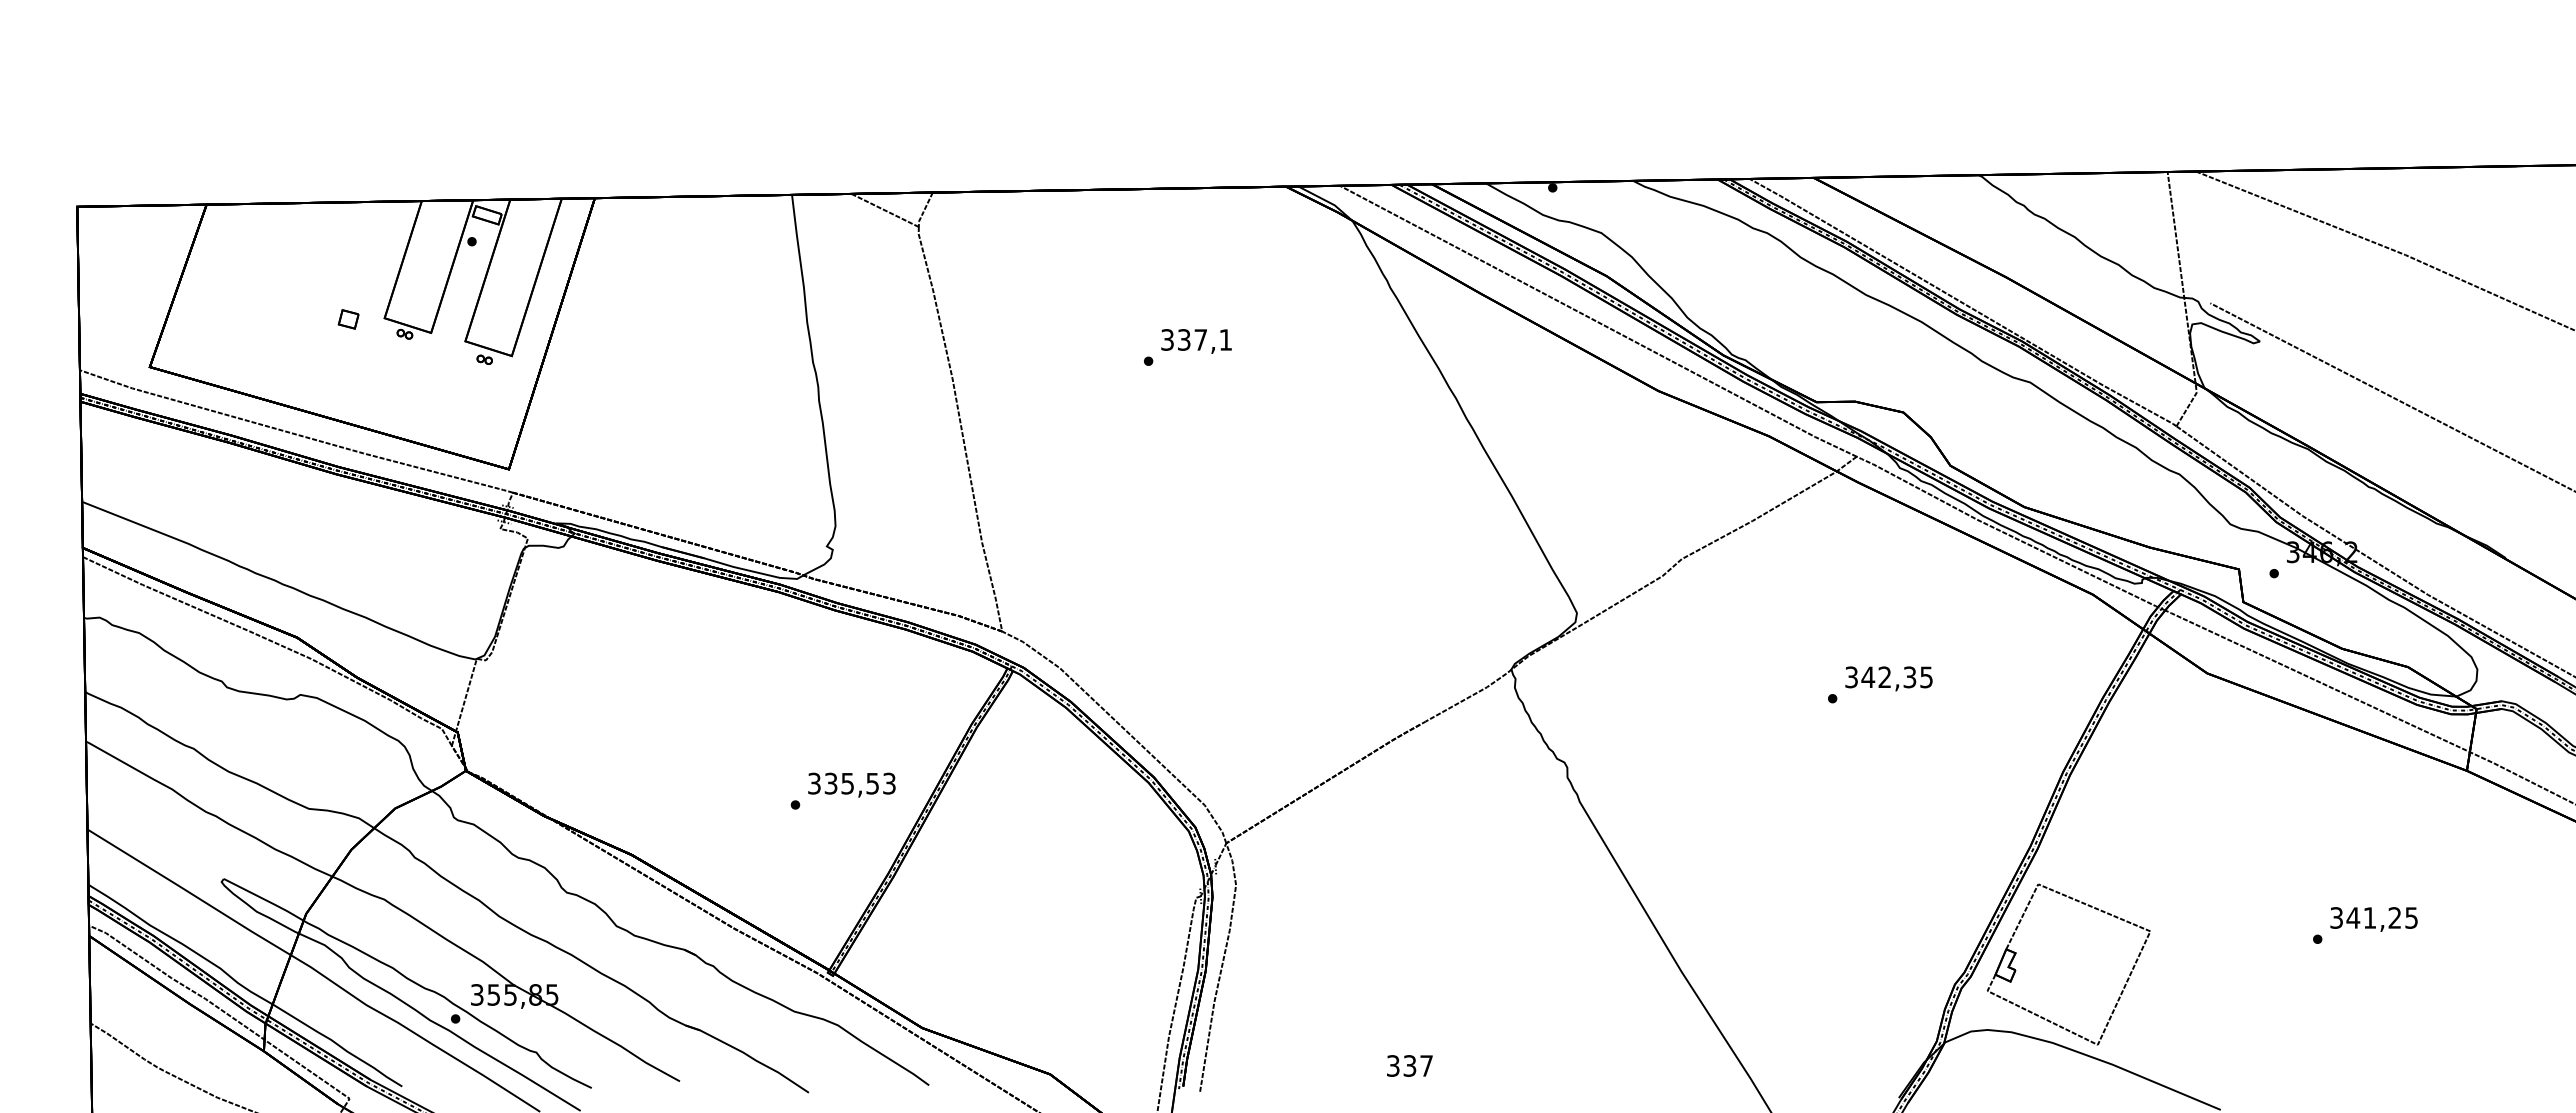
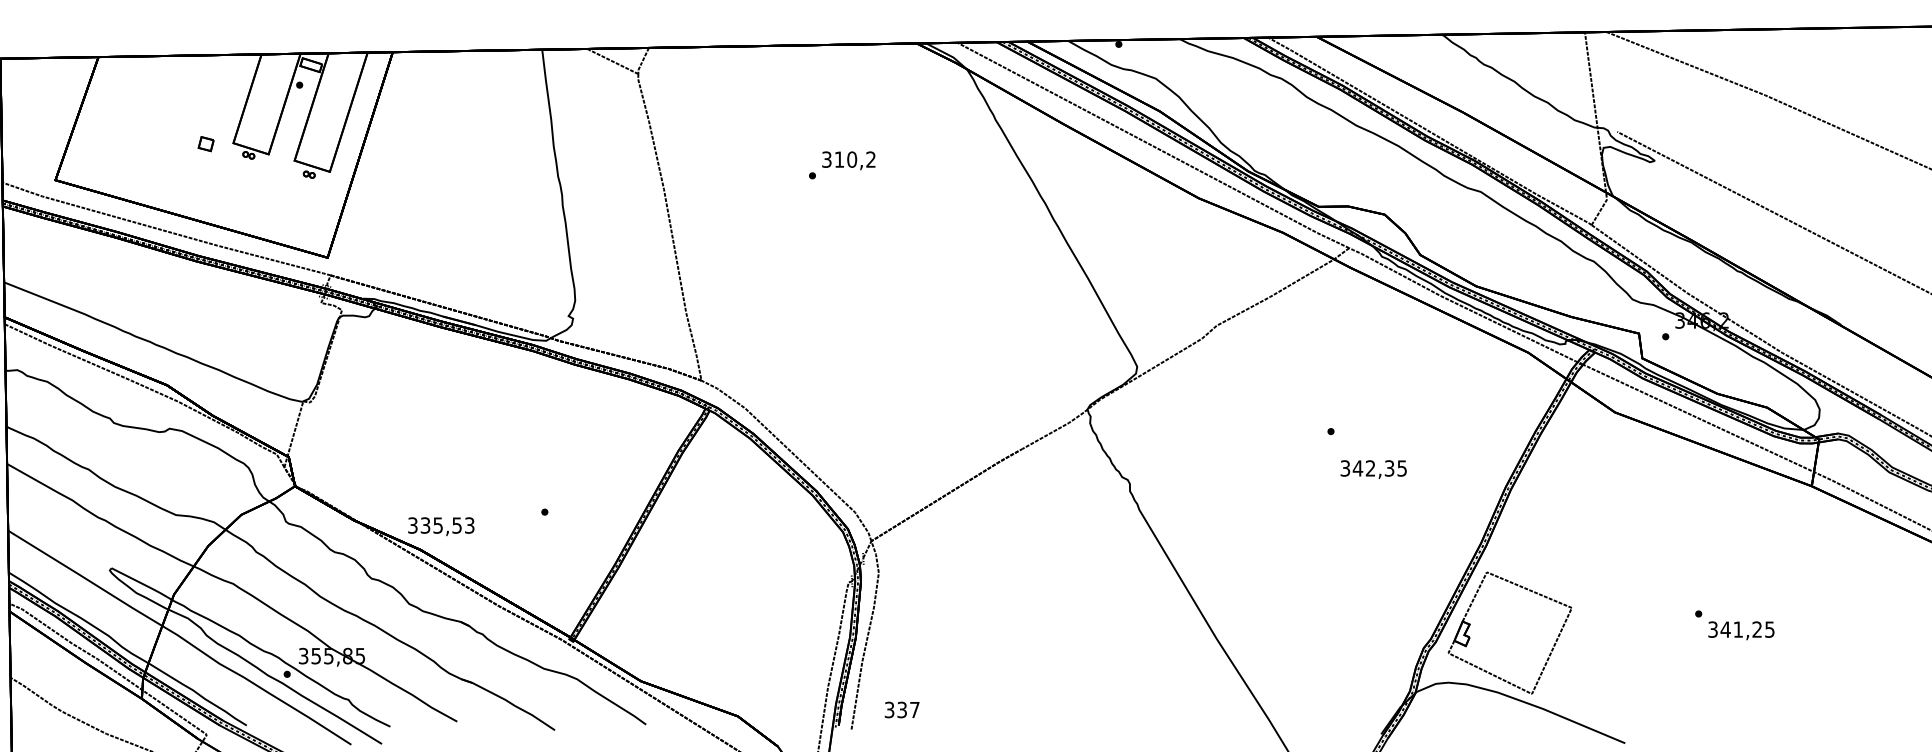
text: (1204, 339) -> (854, 159), 337,1 -> 310,2
text: (1888, 678) -> (1373, 469), moved
text: (851, 784) -> (441, 526), moved
text: (2373, 919) -> (1740, 630), moved
text: (1409, 1065) -> (901, 709), moved

